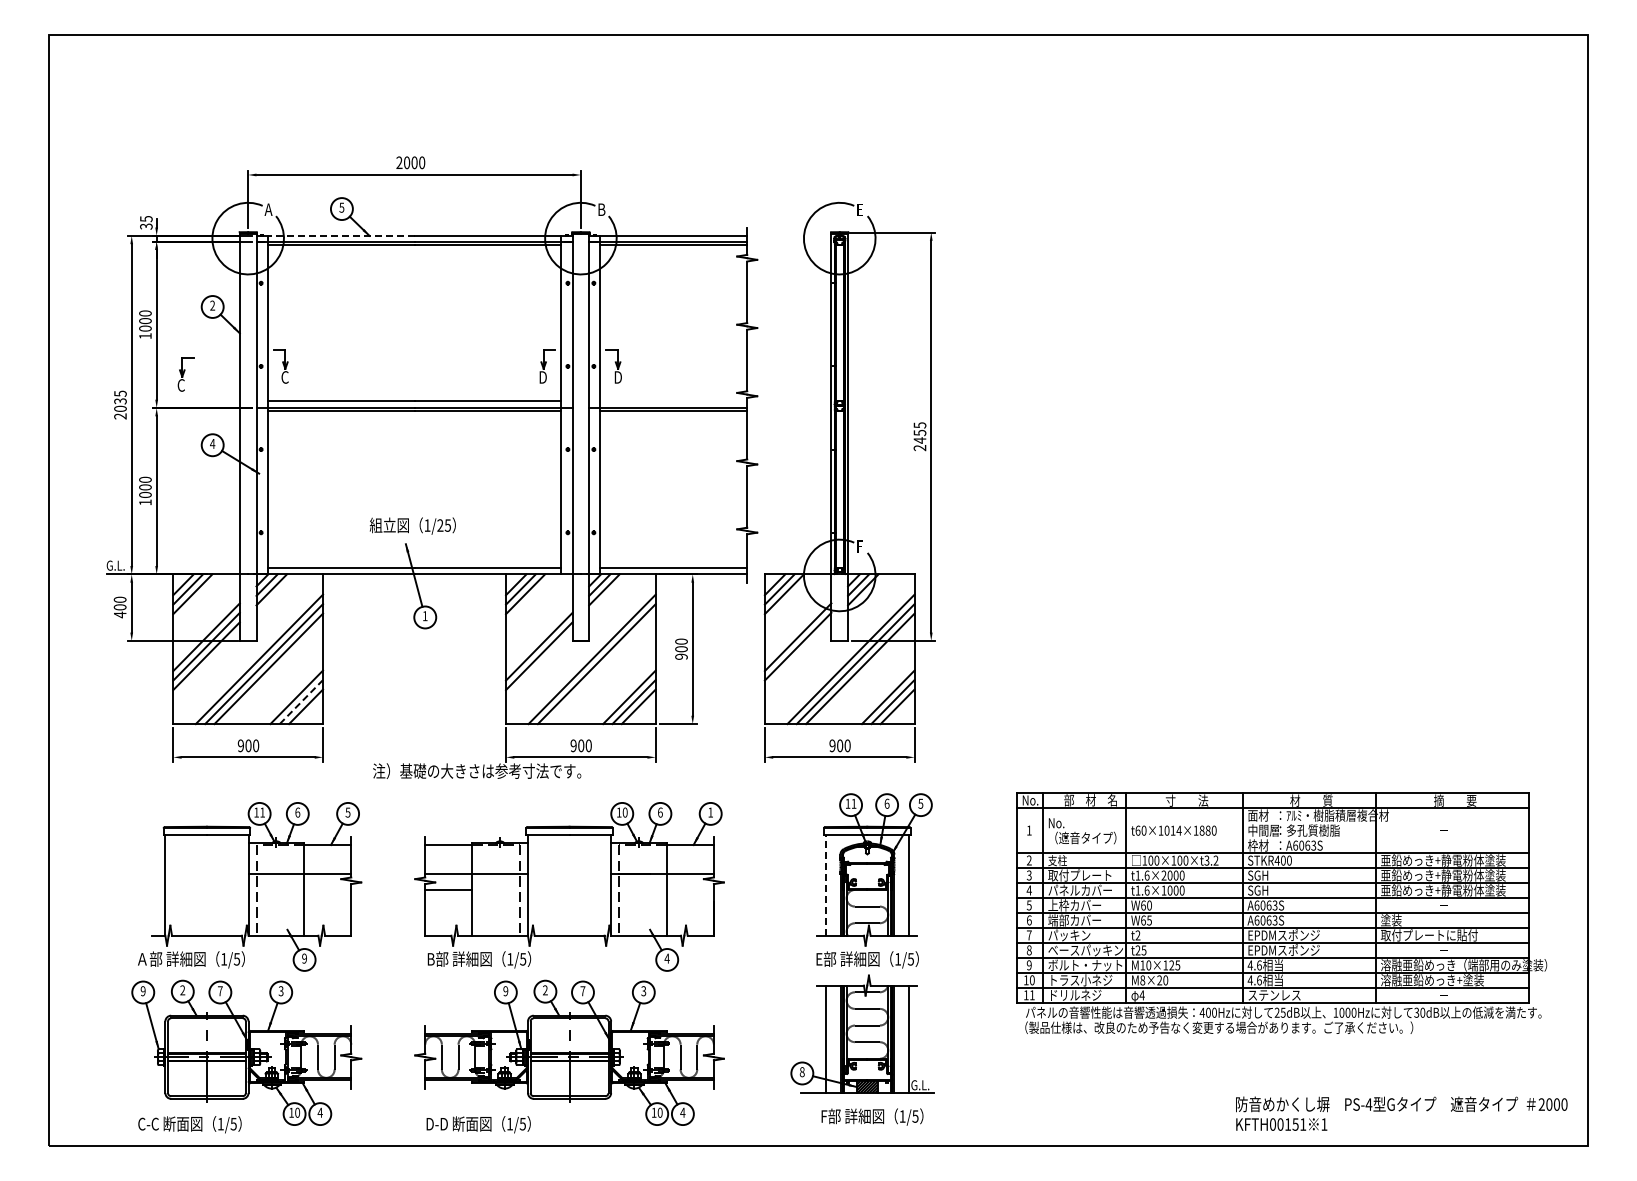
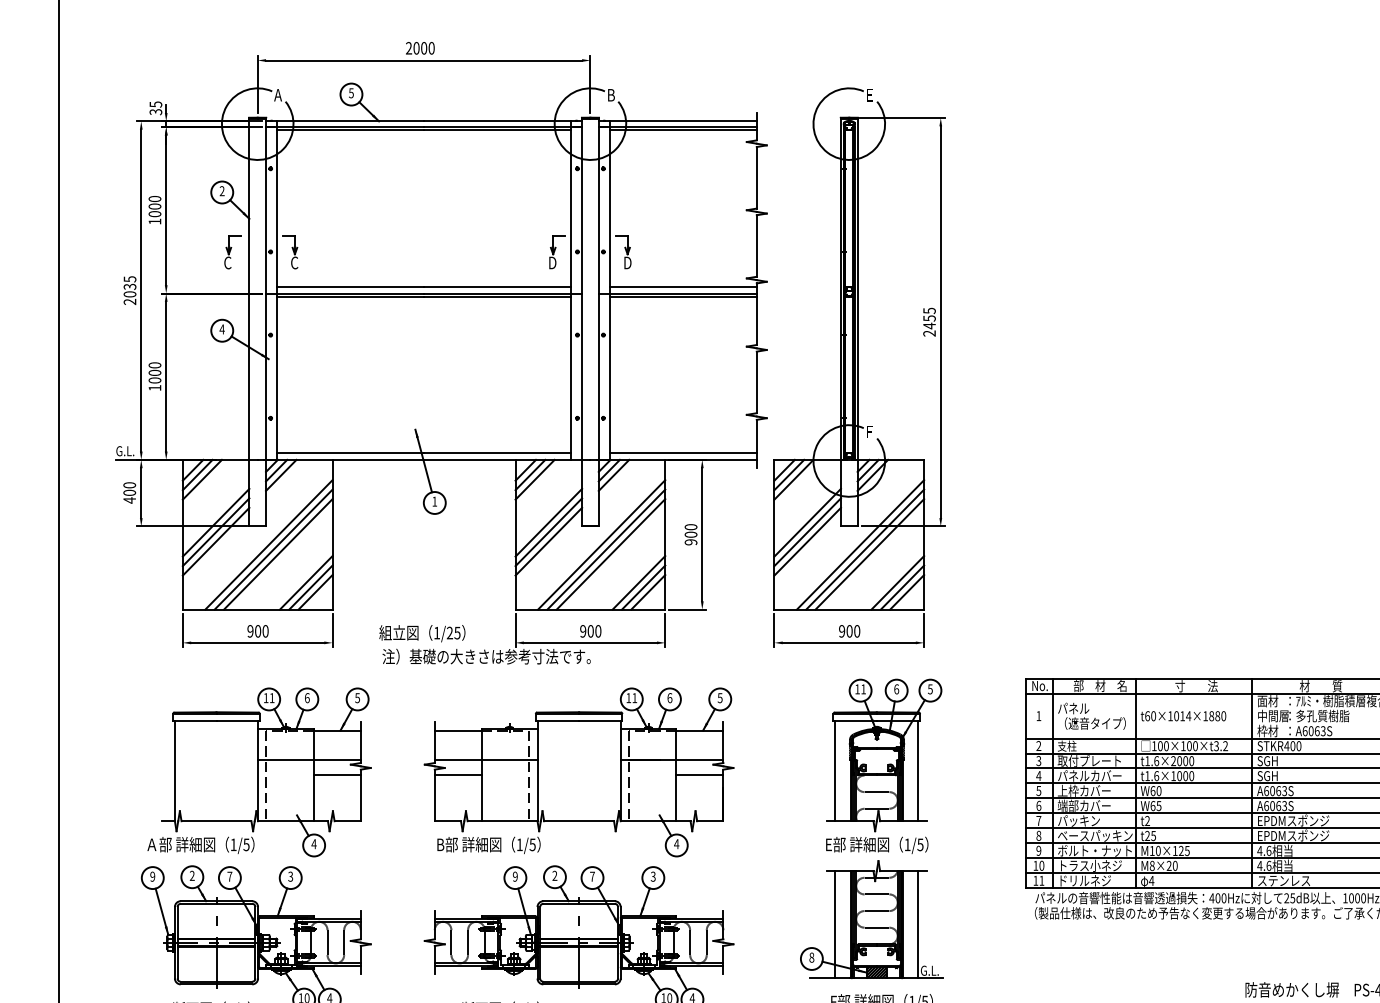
line: (340, 235) -> (350, 121), dashed -> solid
part: (185, 374) -> (232, 252), moved
line: (673, 401) -> (683, 287), added
text: (412, 525) -> (422, 633), moved
line: (539, 637) -> (549, 523), added
line: (797, 656) -> (807, 542), added
line: (601, 668) -> (611, 554), added
line: (301, 702) -> (311, 588), dashed -> solid
text: (624, 812) -> (634, 698), 10 -> 11
text: (710, 812) -> (720, 698), 1 -> 5
text: (1063, 822) -> (1073, 708), No. -> パネル
line: (825, 884) -> (835, 770), dashed -> solid
line: (327, 889) -> (337, 775), added
line: (689, 889) -> (699, 775), added
text: (304, 958) -> (314, 844), 9 -> 4

